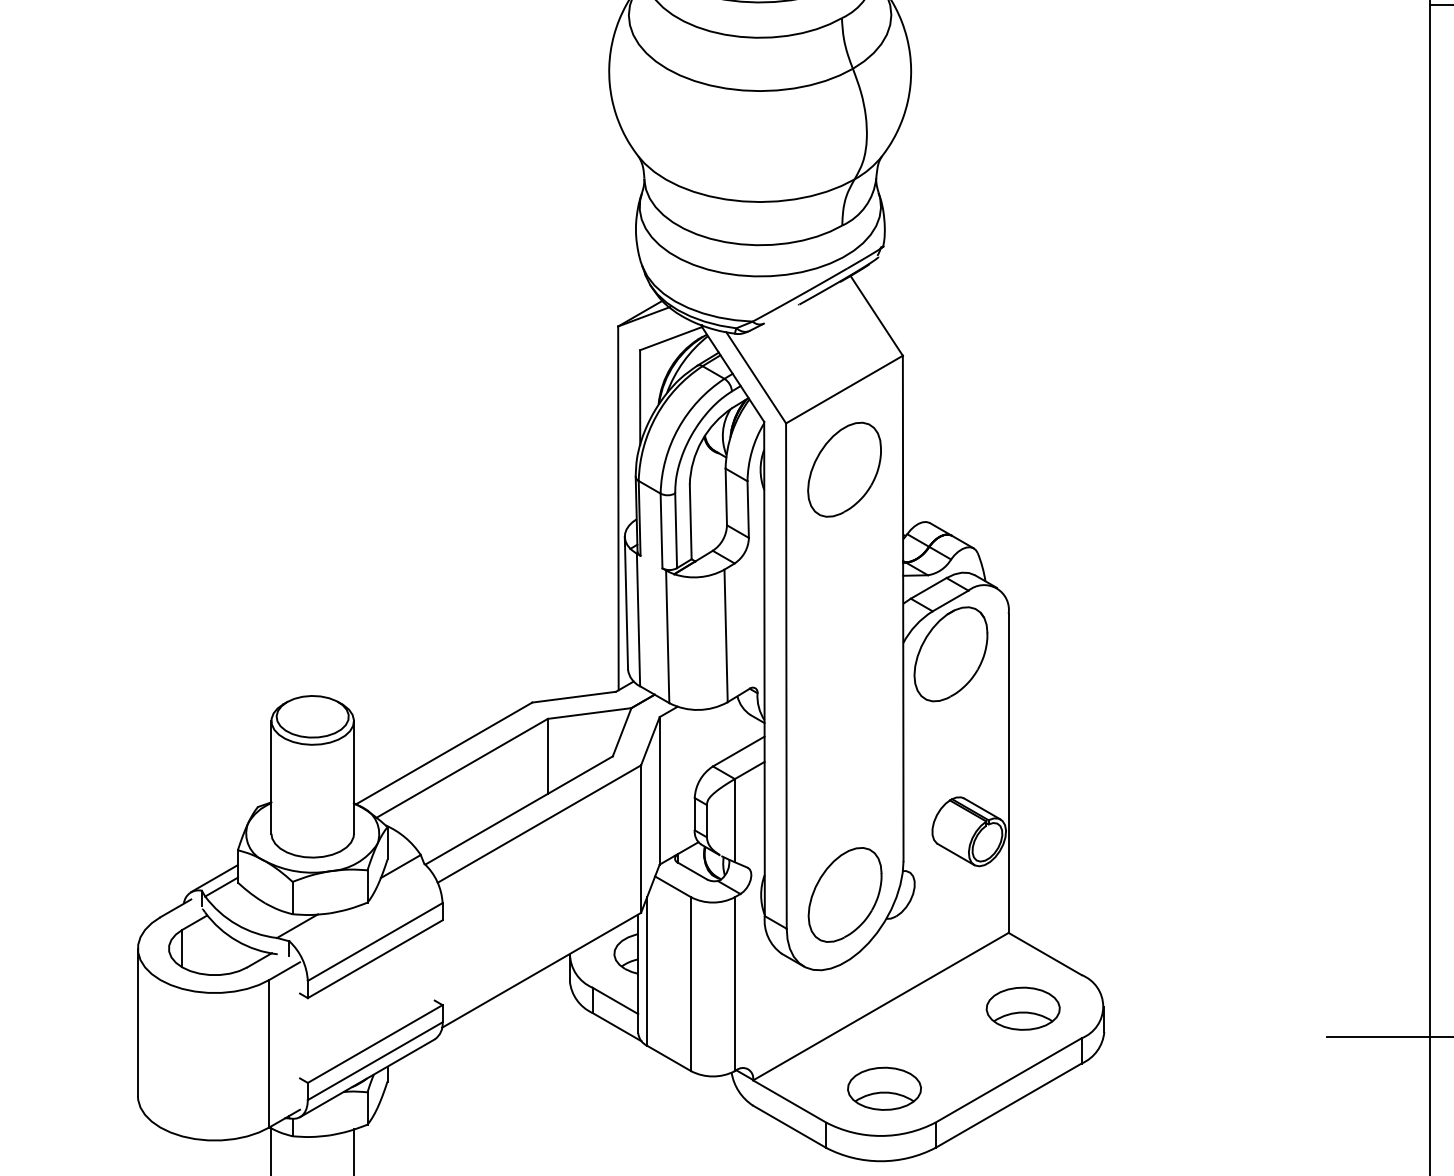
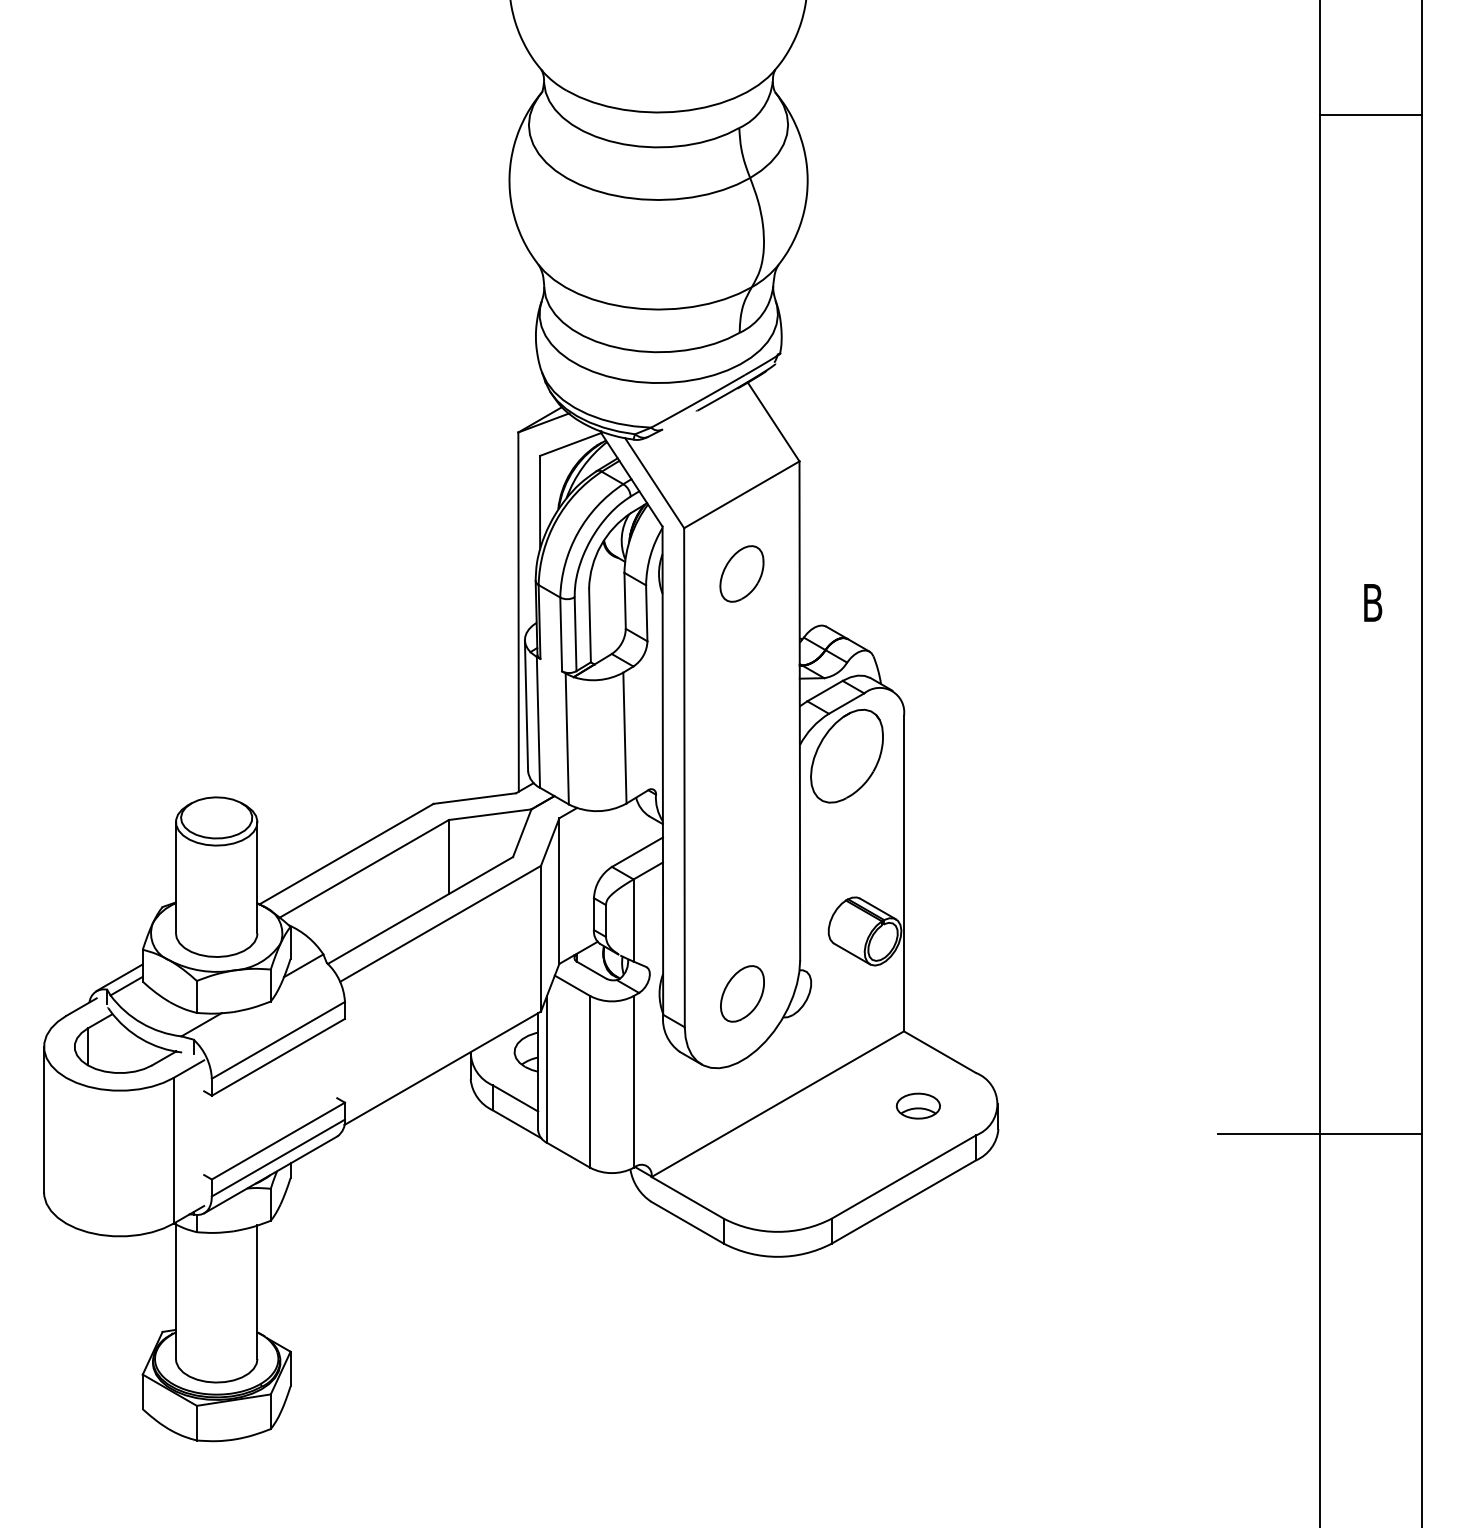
part: (844, 469) -> (741, 573), size x0.6
part: (845, 894) -> (742, 993), size x0.6
part: (1023, 1007) -> (918, 1105), size x0.6
part: (884, 1088) -> (781, 1185), removed

